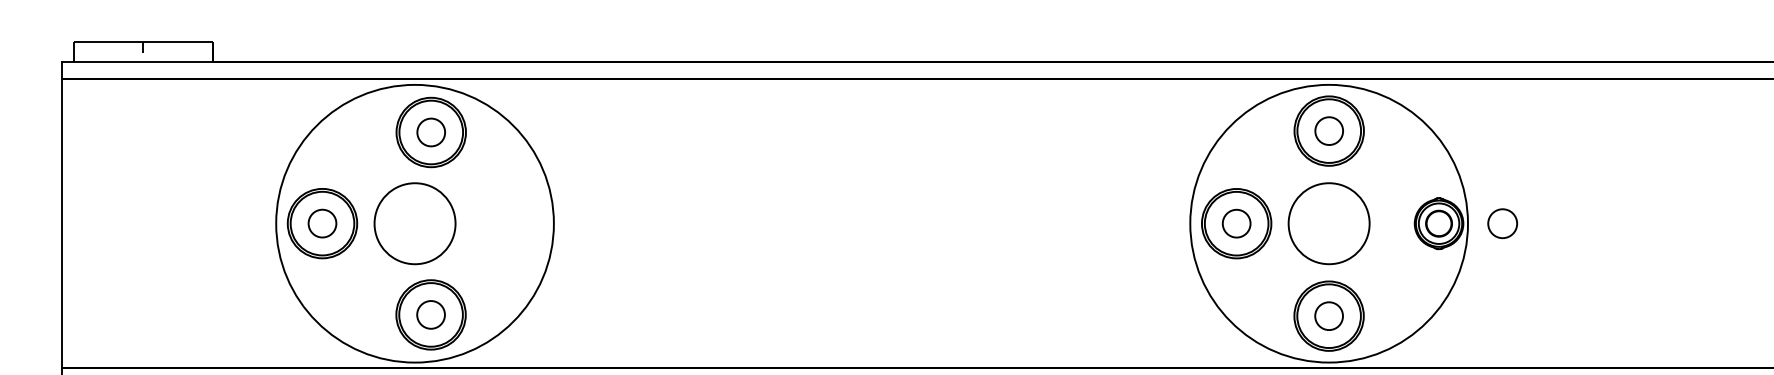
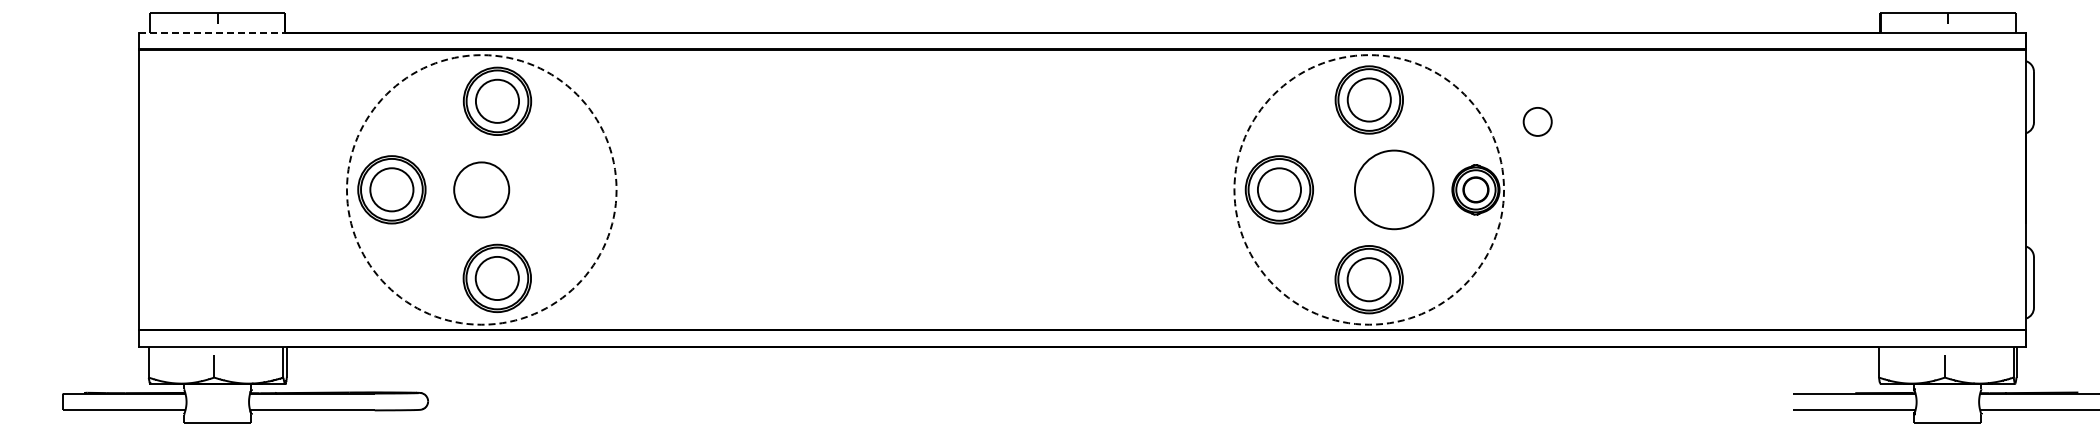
line: (137, 61) -> (212, 32), solid -> dashed
circle: (1328, 130) -> (1368, 99), size x1.6
circle: (431, 131) -> (497, 100), size x1.6
circle: (322, 223) -> (391, 189), size x1.6
circle: (414, 223) -> (481, 189), size x0.7
circle: (414, 223) -> (481, 189), solid -> dashed
circle: (1235, 223) -> (1278, 189), size x1.6
circle: (1329, 223) -> (1369, 189), solid -> dashed
circle: (1329, 223) -> (1394, 189), moved
circle: (1502, 223) -> (1537, 121), moved
circle: (430, 313) -> (496, 277), size x1.6
circle: (1328, 315) -> (1368, 279), size x1.6

